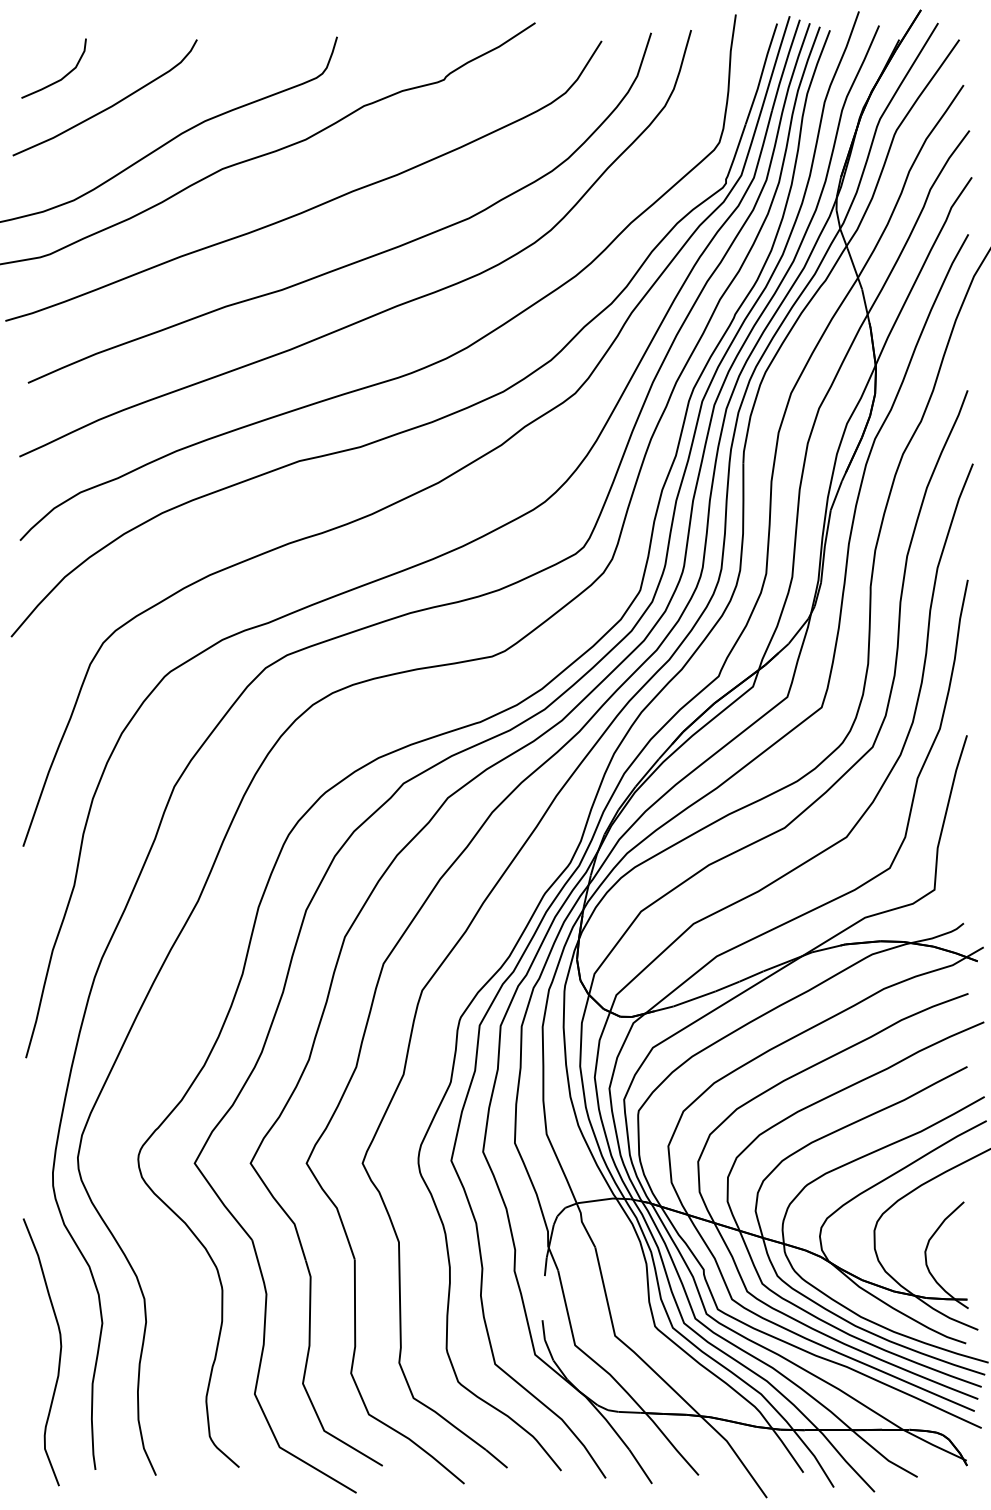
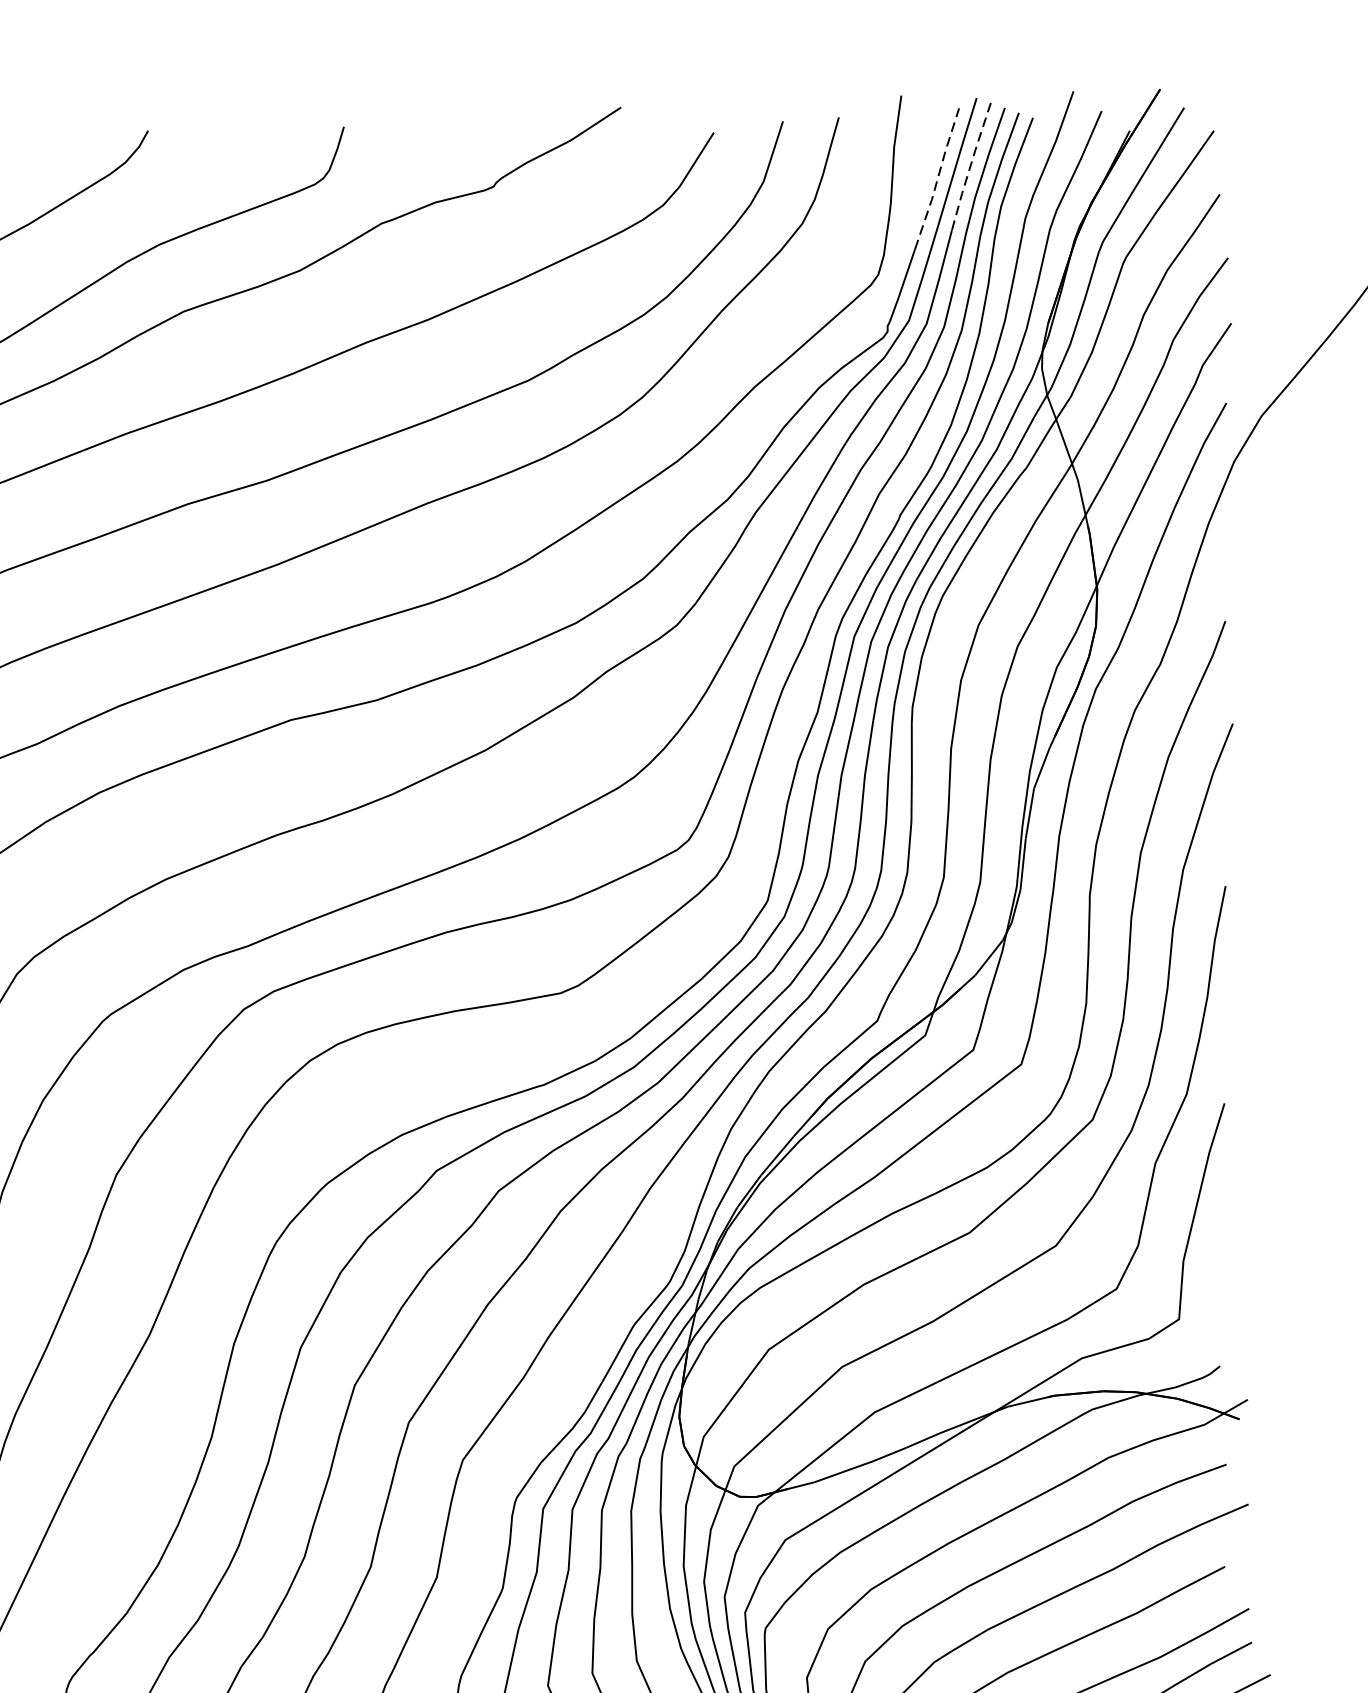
line: (785, 65) -> (970, 166), solid -> dashed
line: (761, 73) -> (937, 178), solid -> dashed

